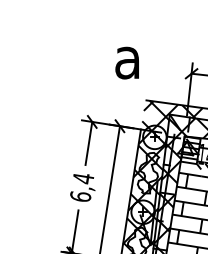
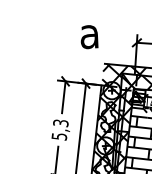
text: (81, 187) -> (59, 129), 6,4 -> 5,3

